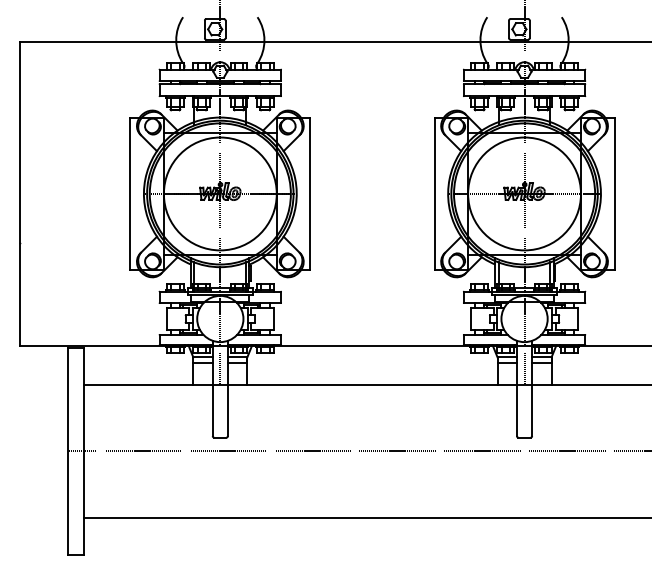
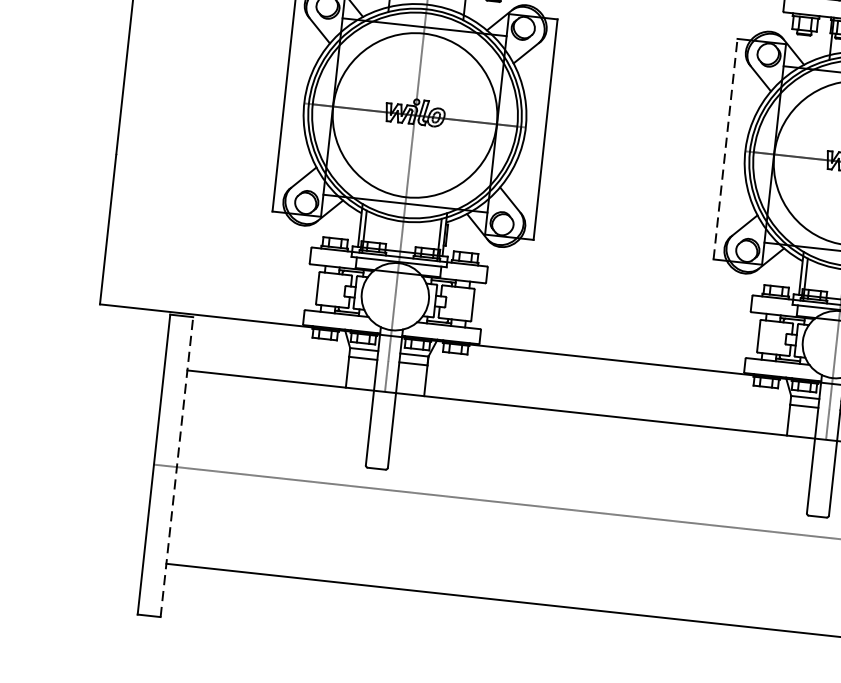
line: (434, 193) -> (725, 148), solid -> dashed
line: (84, 450) -> (177, 465), solid -> dashed

